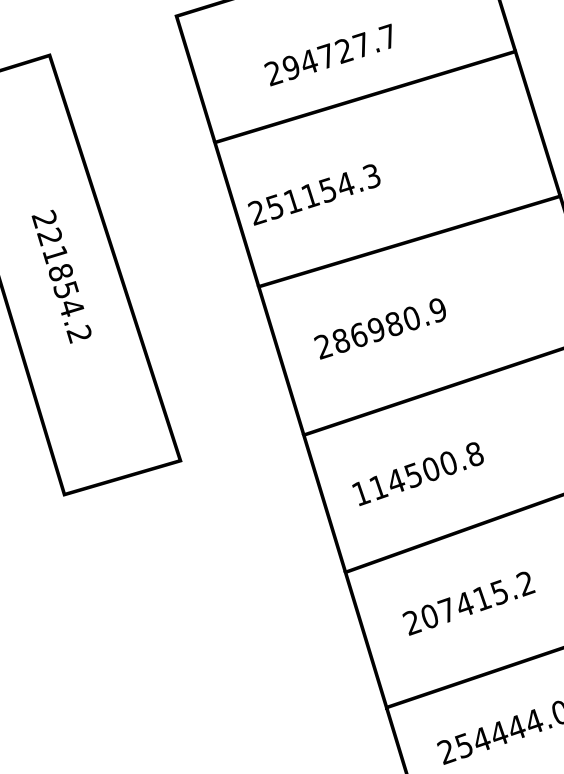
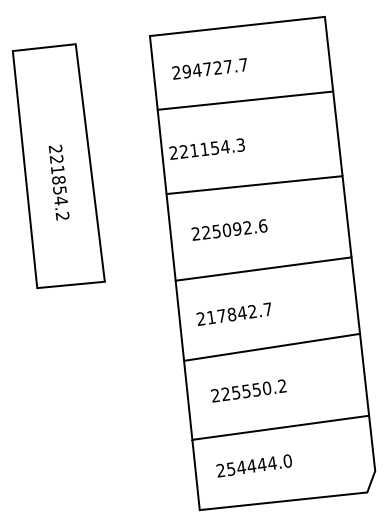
text: (329, 54) -> (209, 68), moved
text: (274, 206) -> (183, 151), 251154.3 -> 221154.3
text: (60, 276) -> (58, 182), moved
text: (389, 325) -> (234, 229), 286980.9 -> 225092.6
text: (417, 472) -> (234, 313), 114500.8 -> 217842.7
text: (464, 604) -> (246, 391), 207415.2 -> 225550.2

